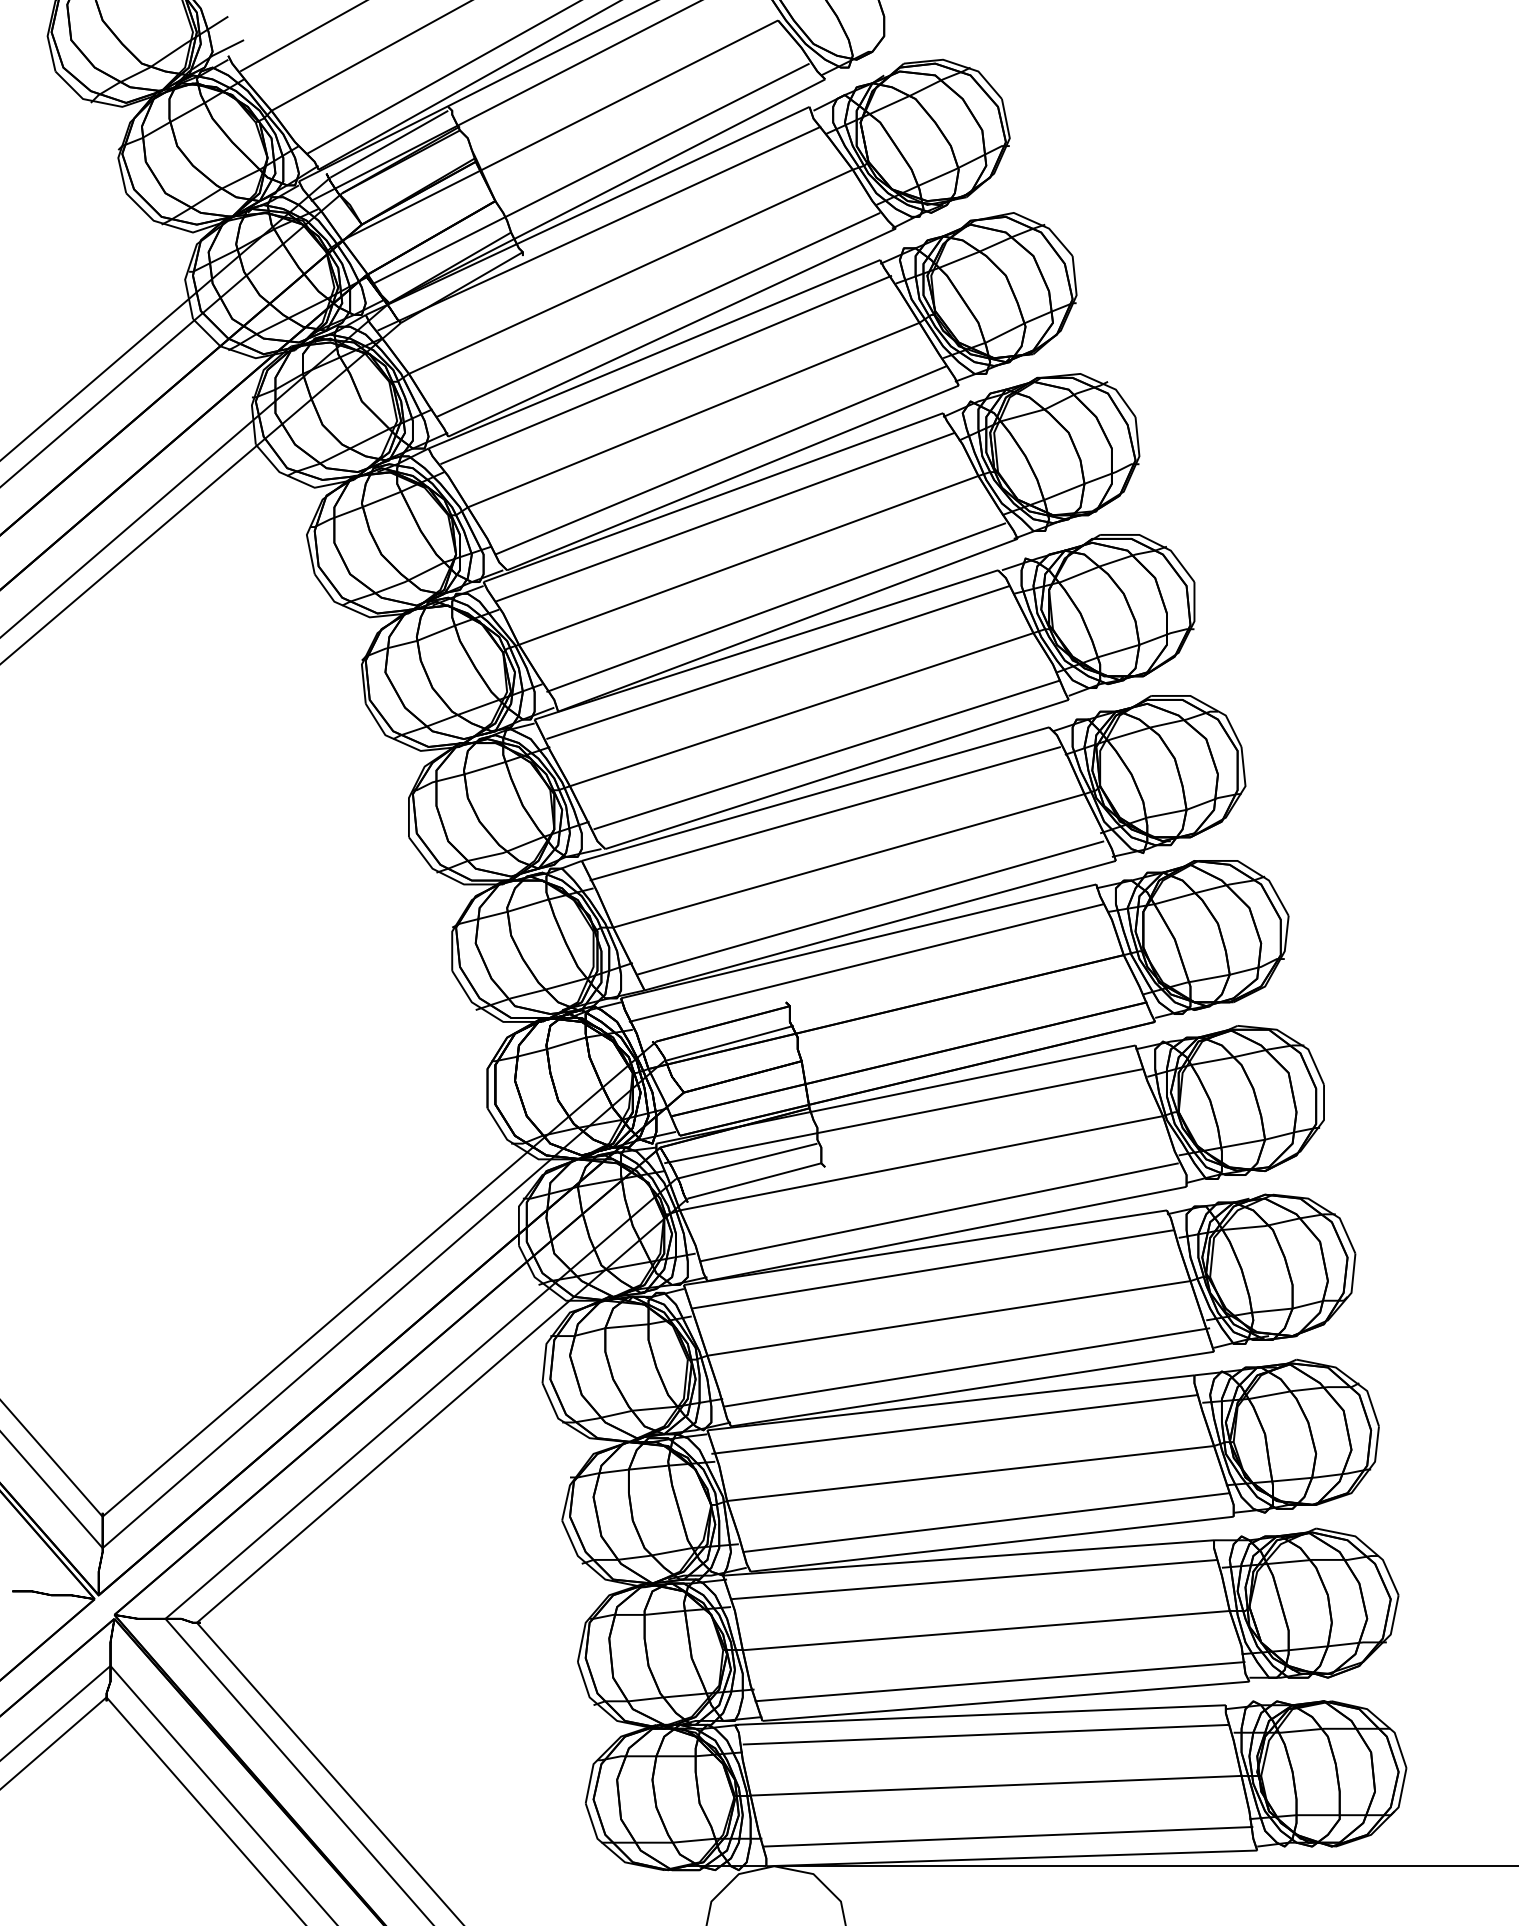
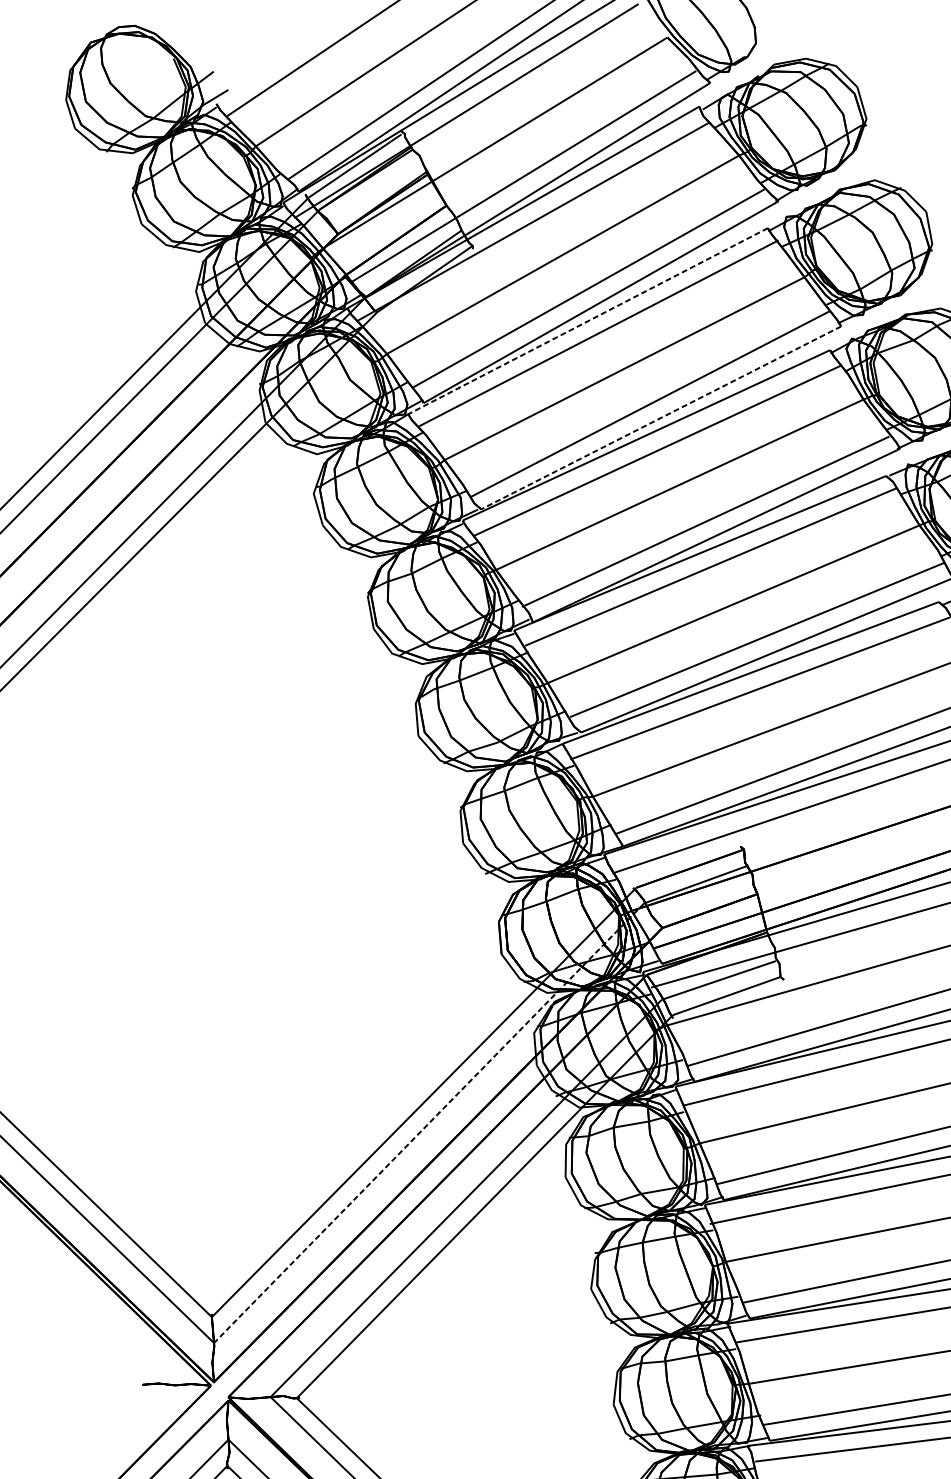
line: (654, 354) -> (588, 321), solid -> dashed
line: (732, 477) -> (660, 417), solid -> dashed
line: (383, 1304) -> (429, 1123), solid -> dashed

